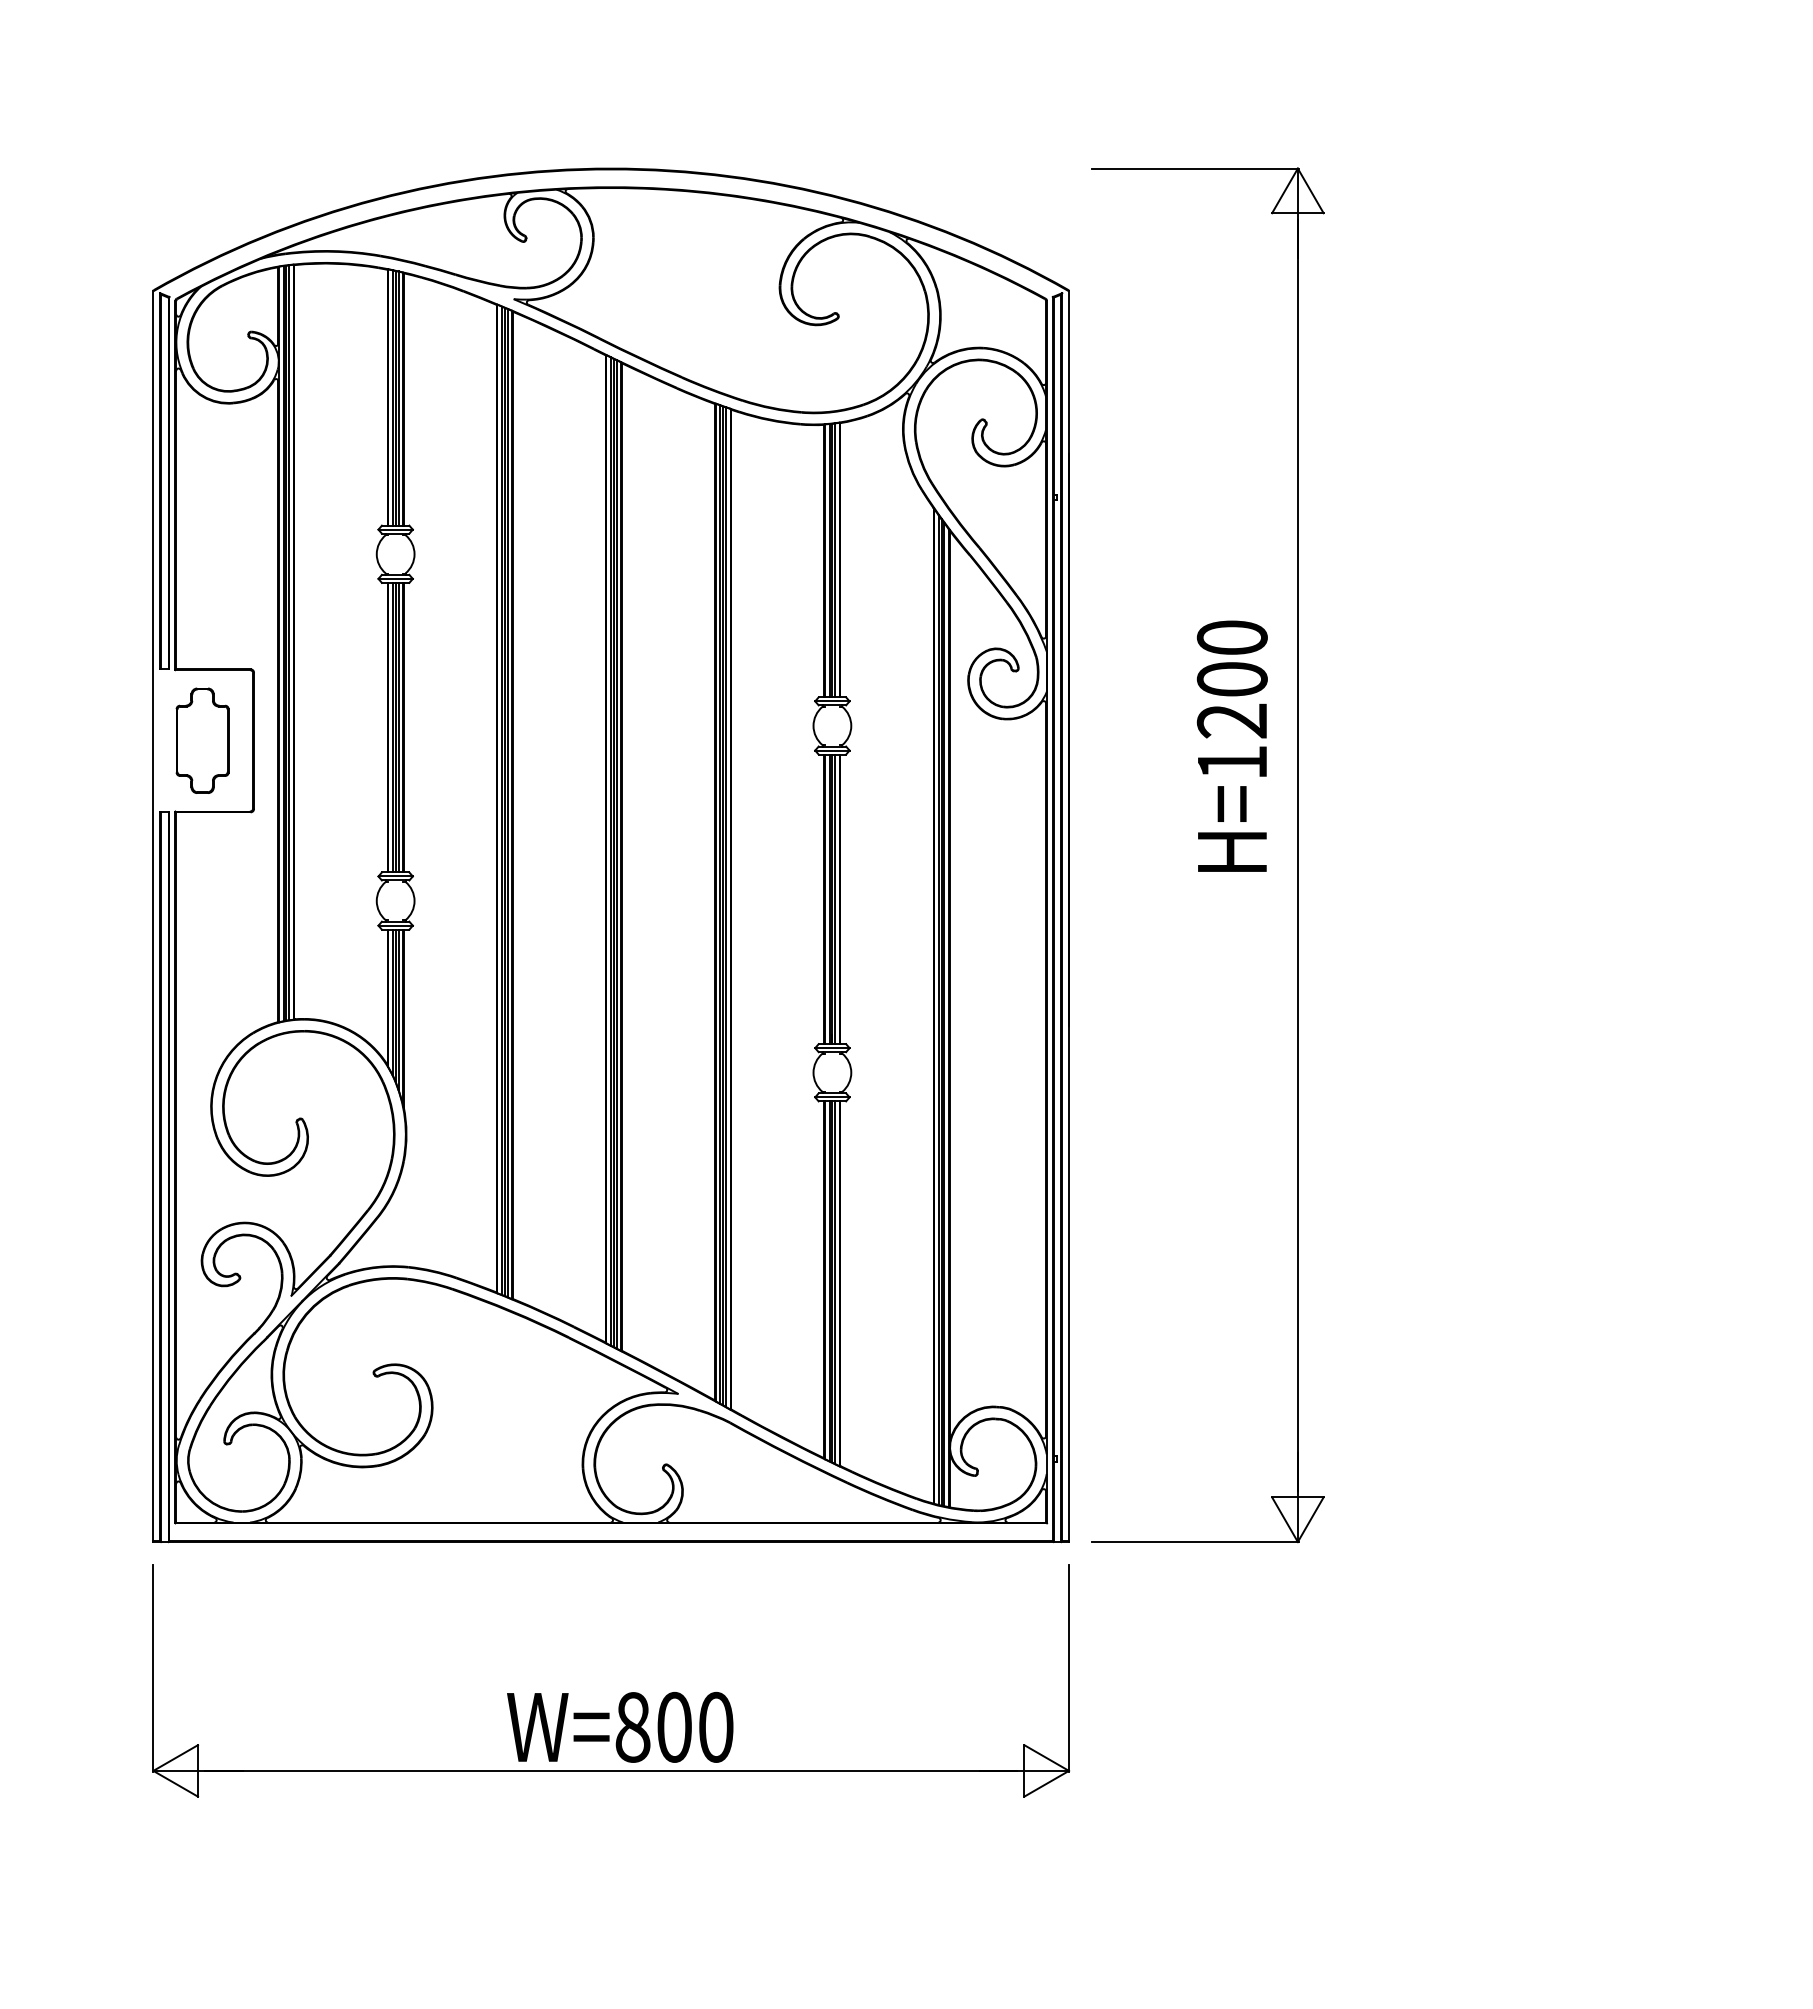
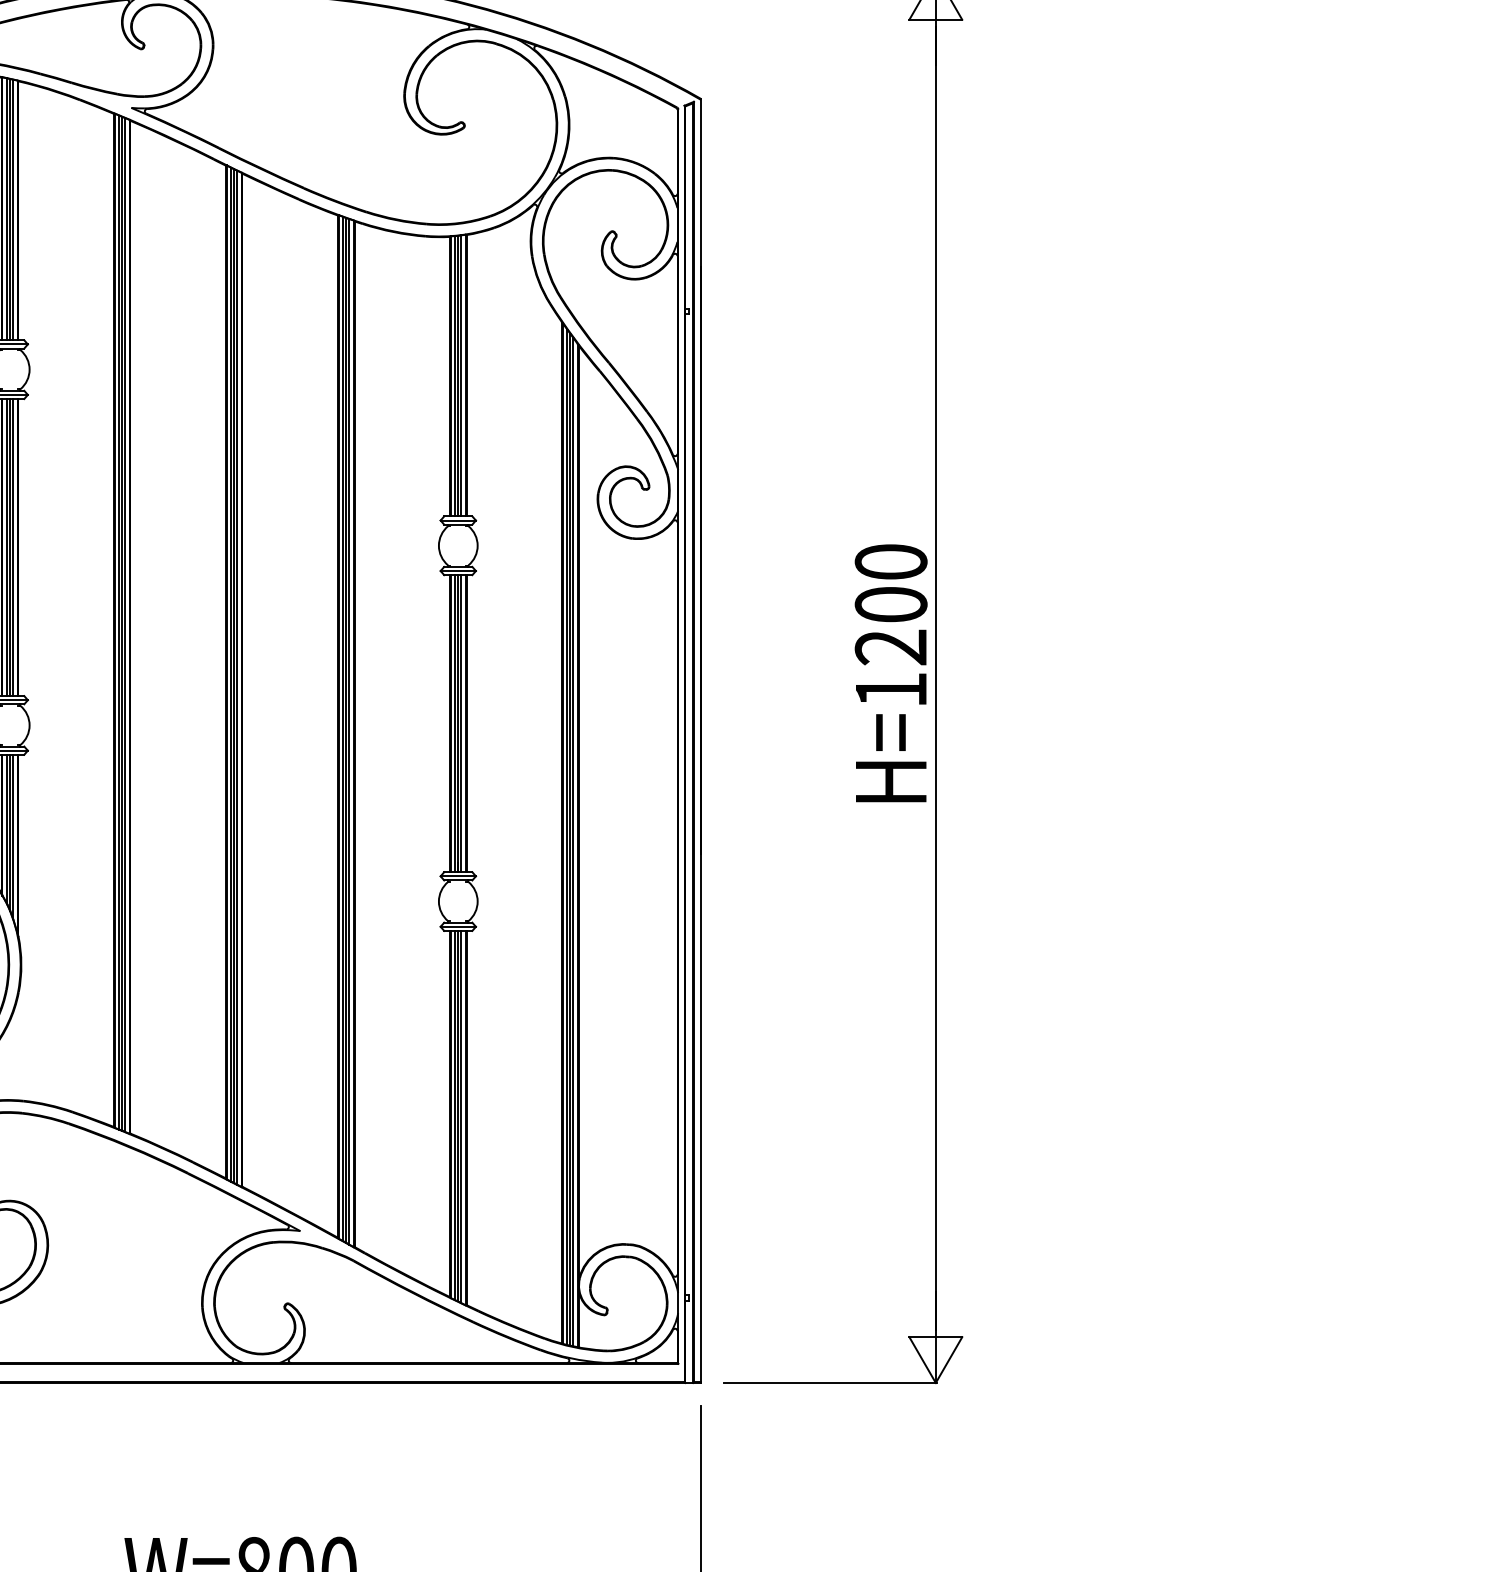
text: (1231, 745) -> (890, 672), moved

